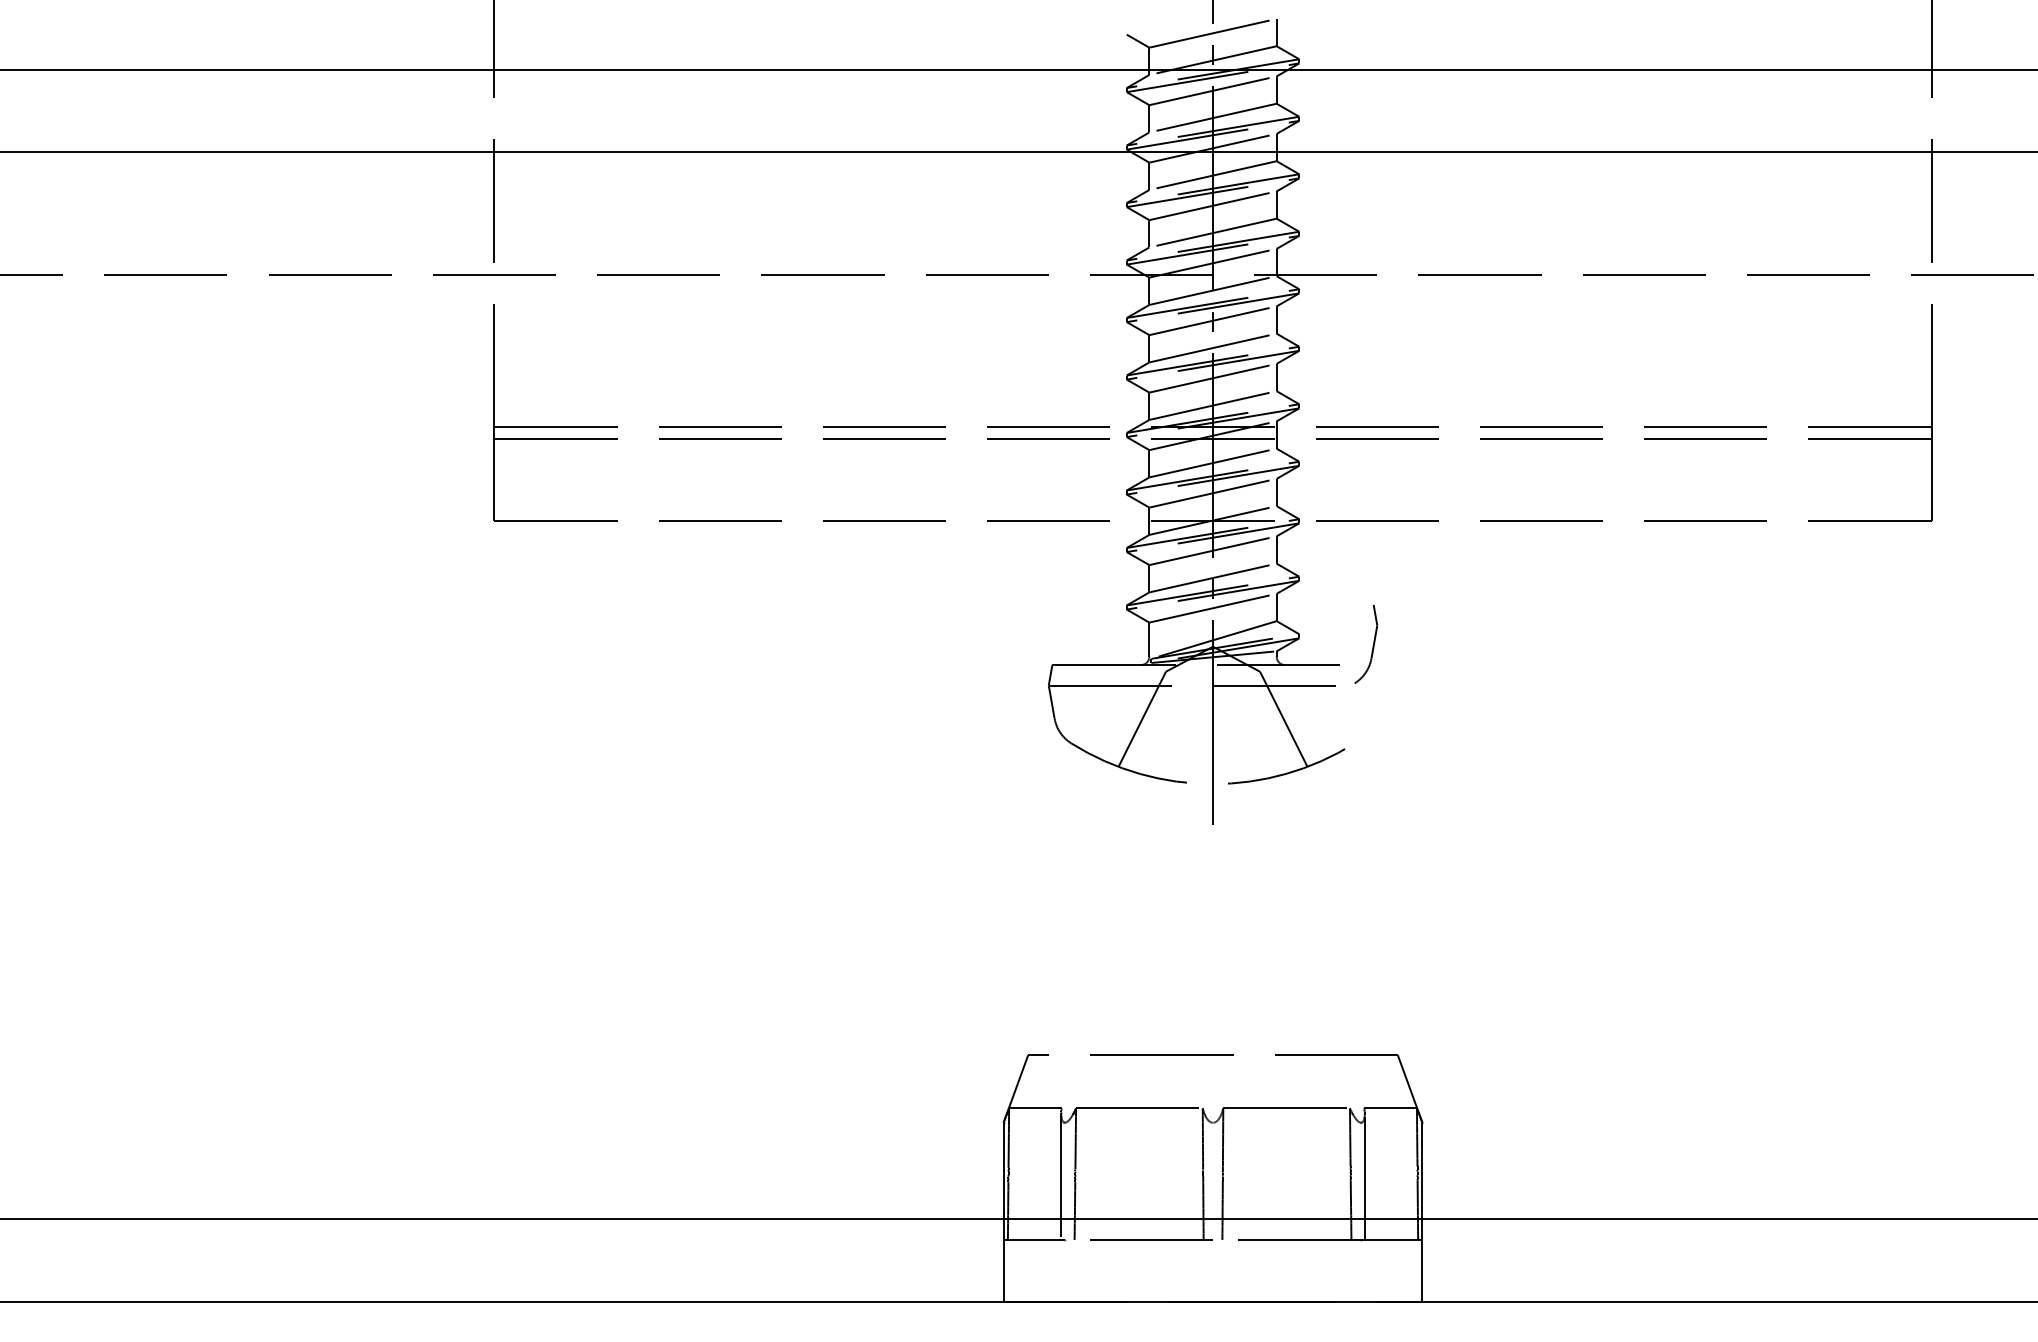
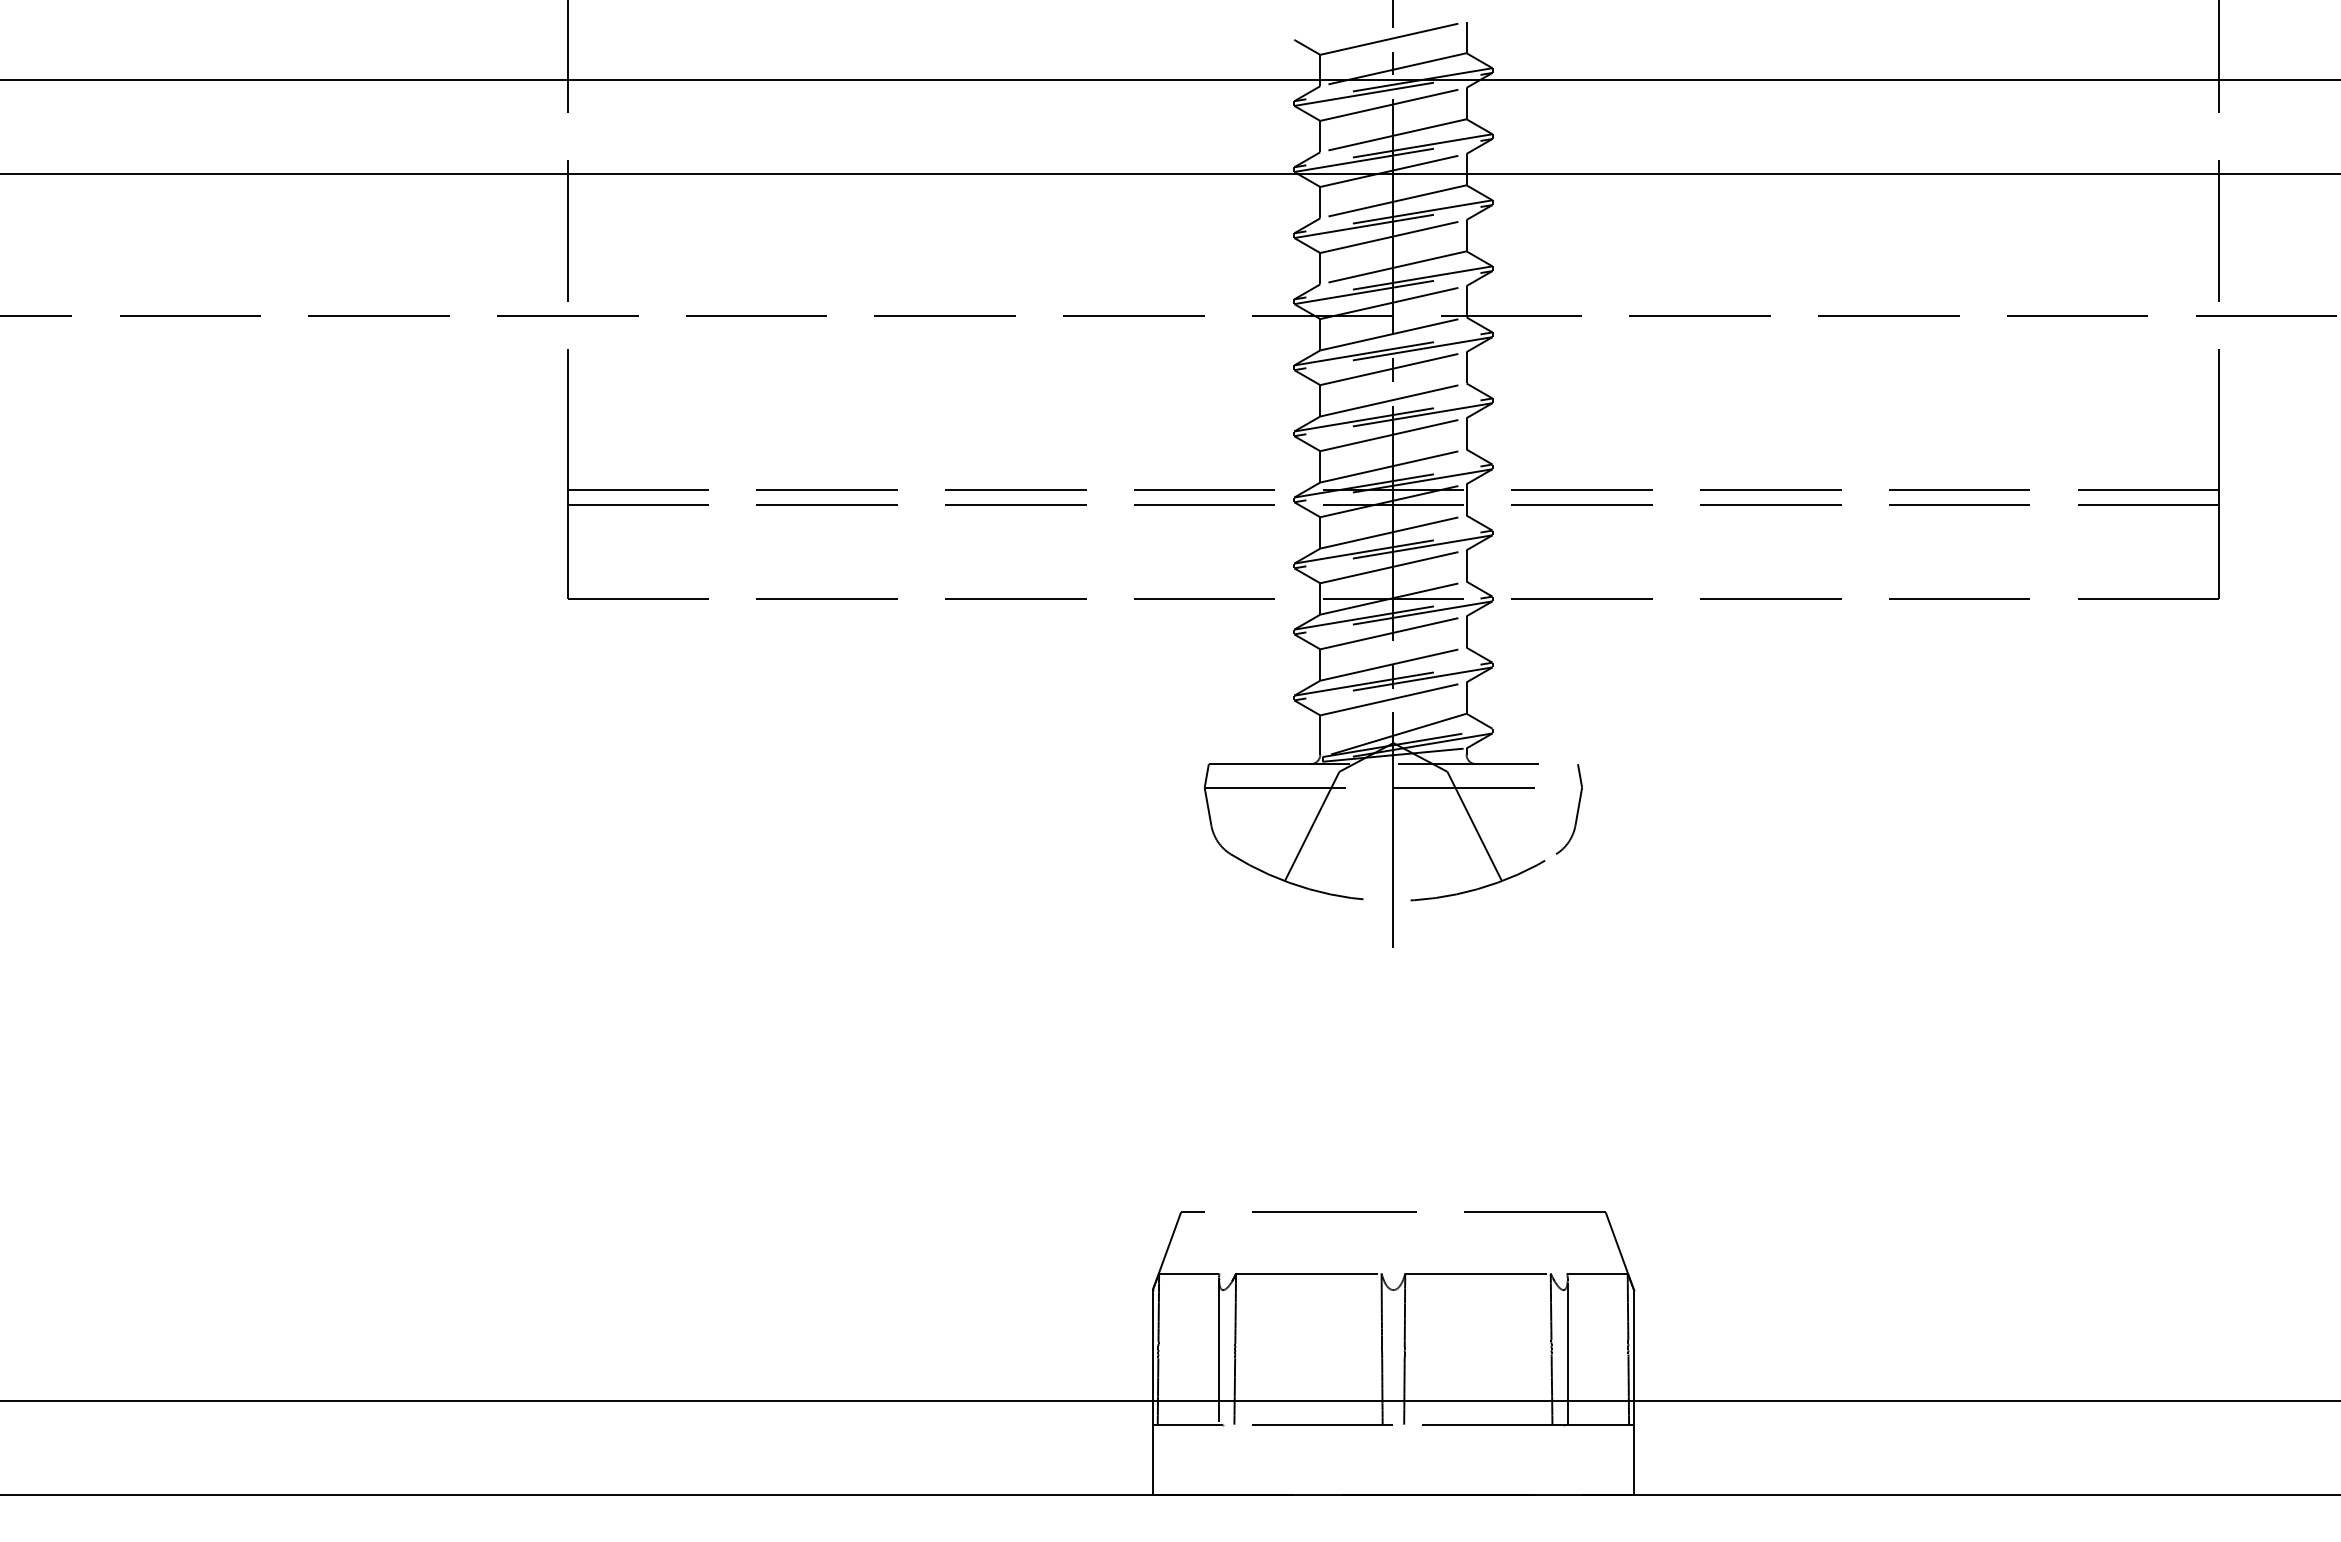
part: (1372, 645) -> (1576, 810), moved

